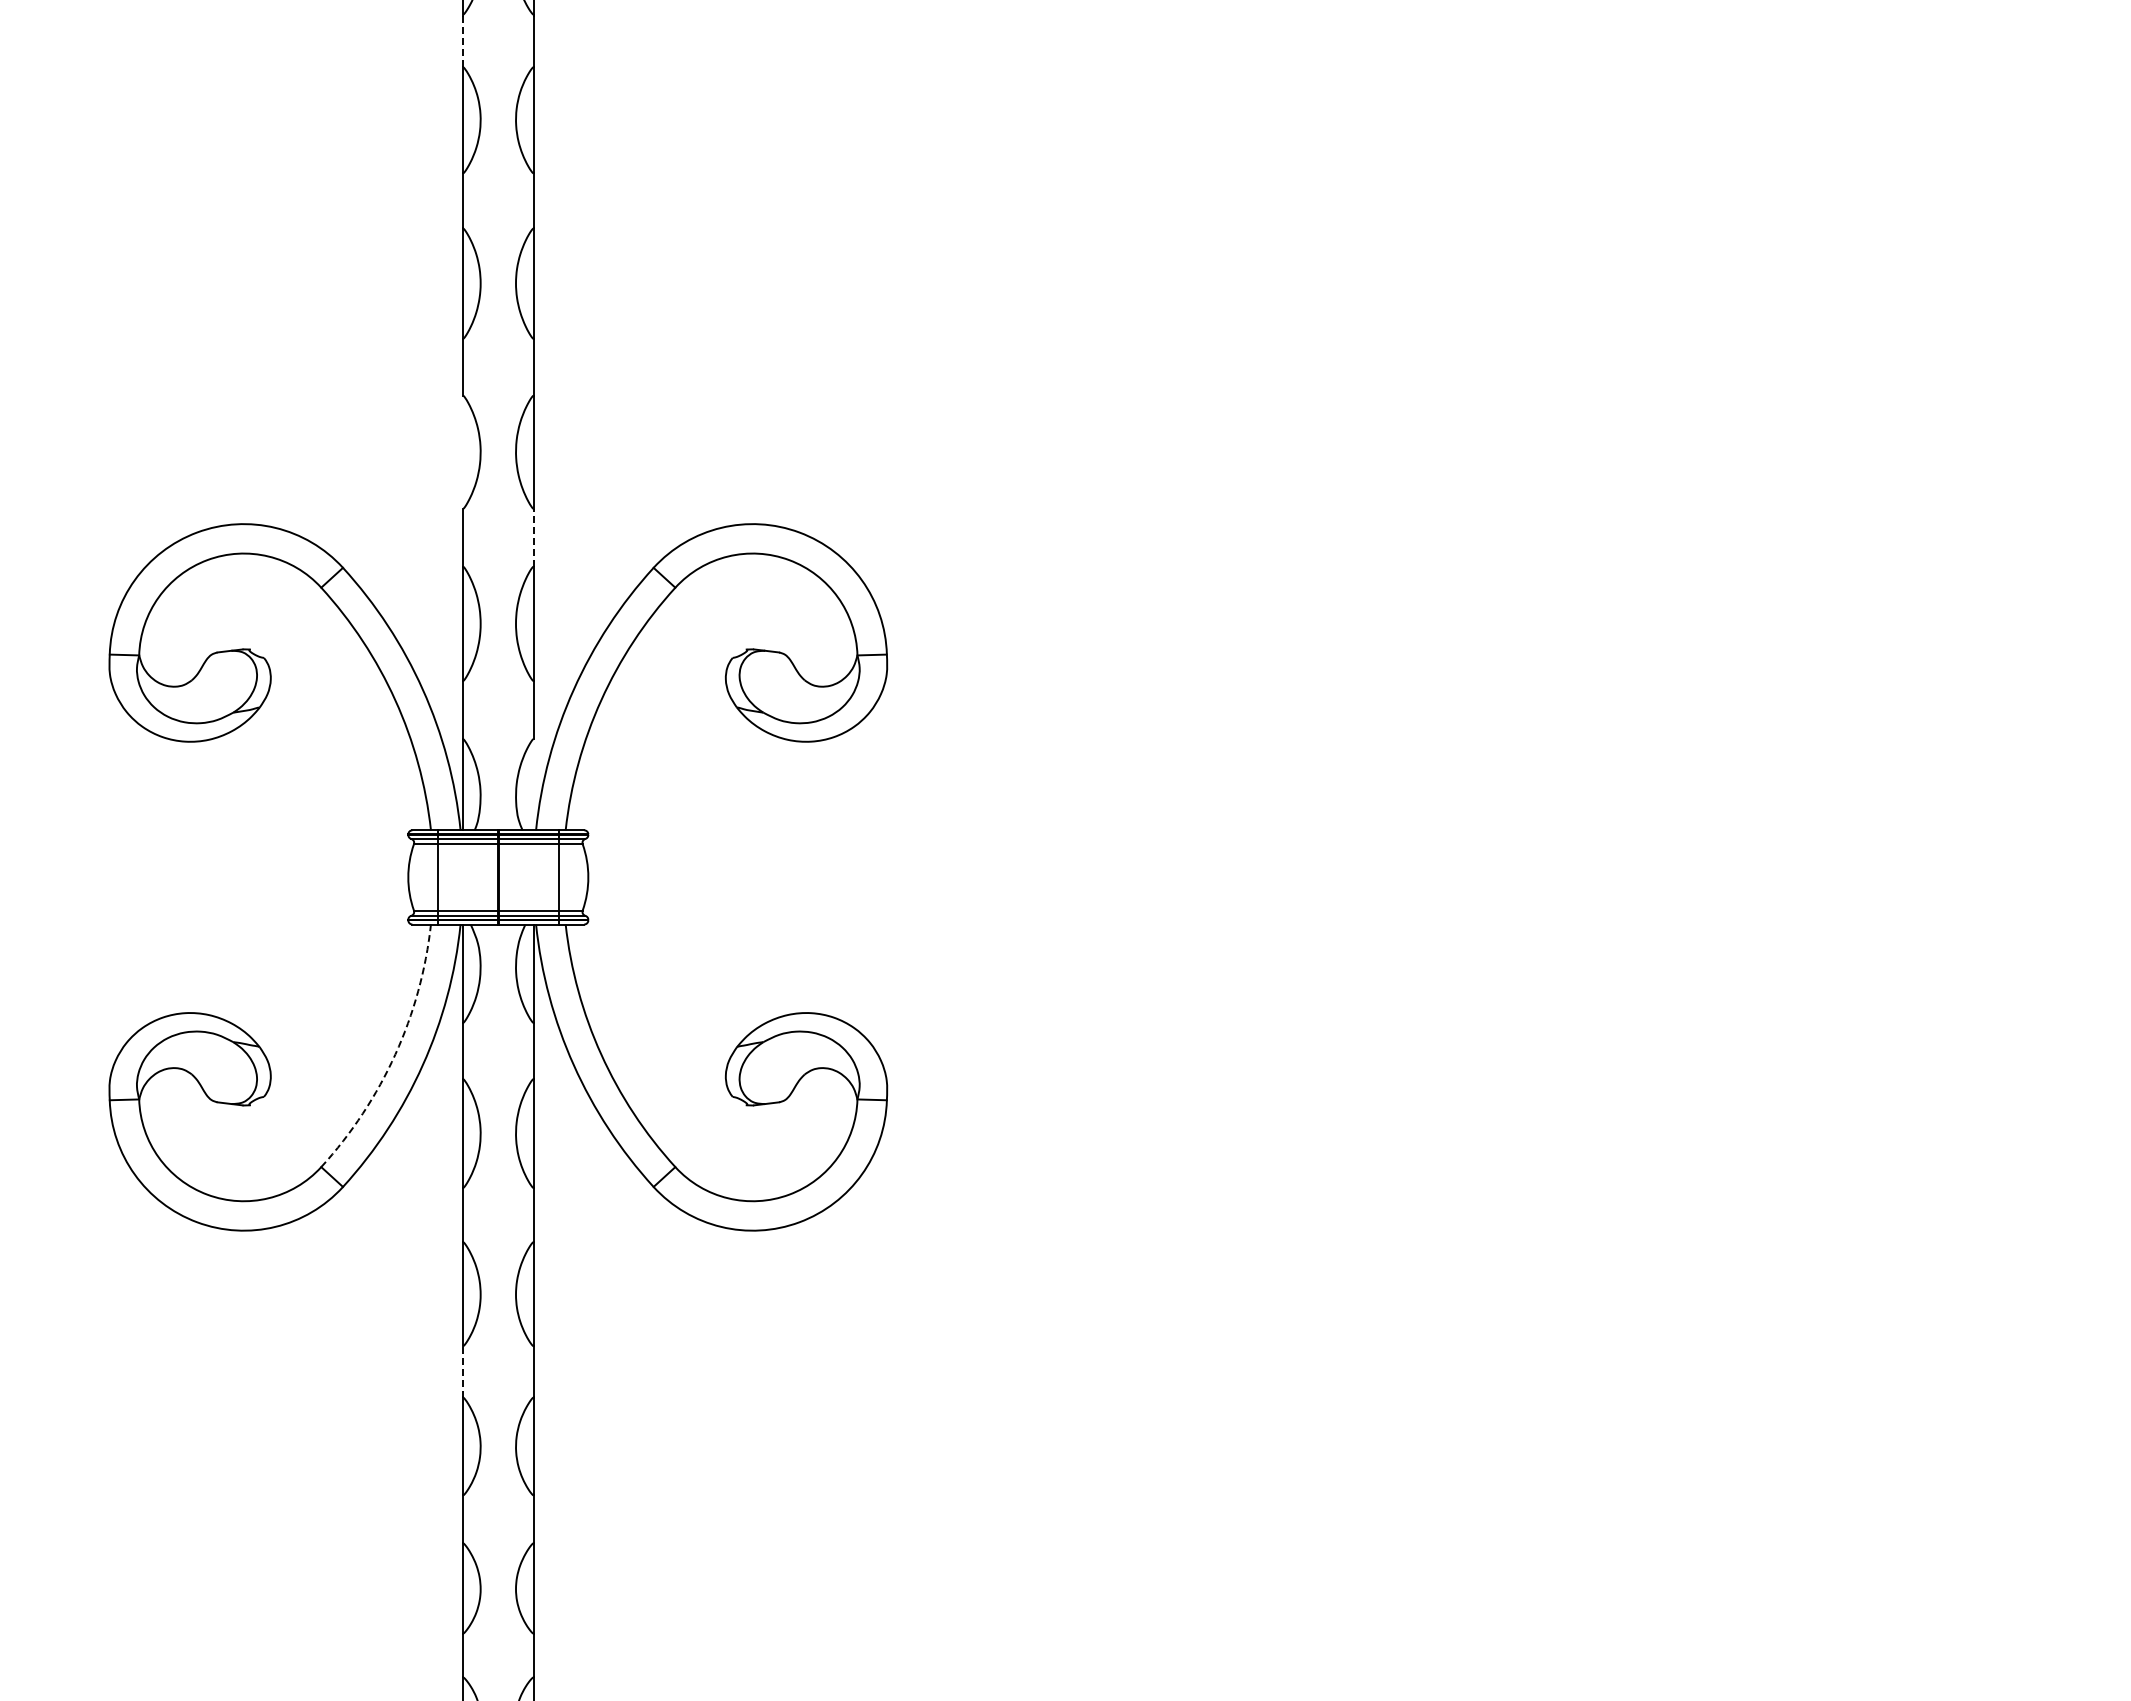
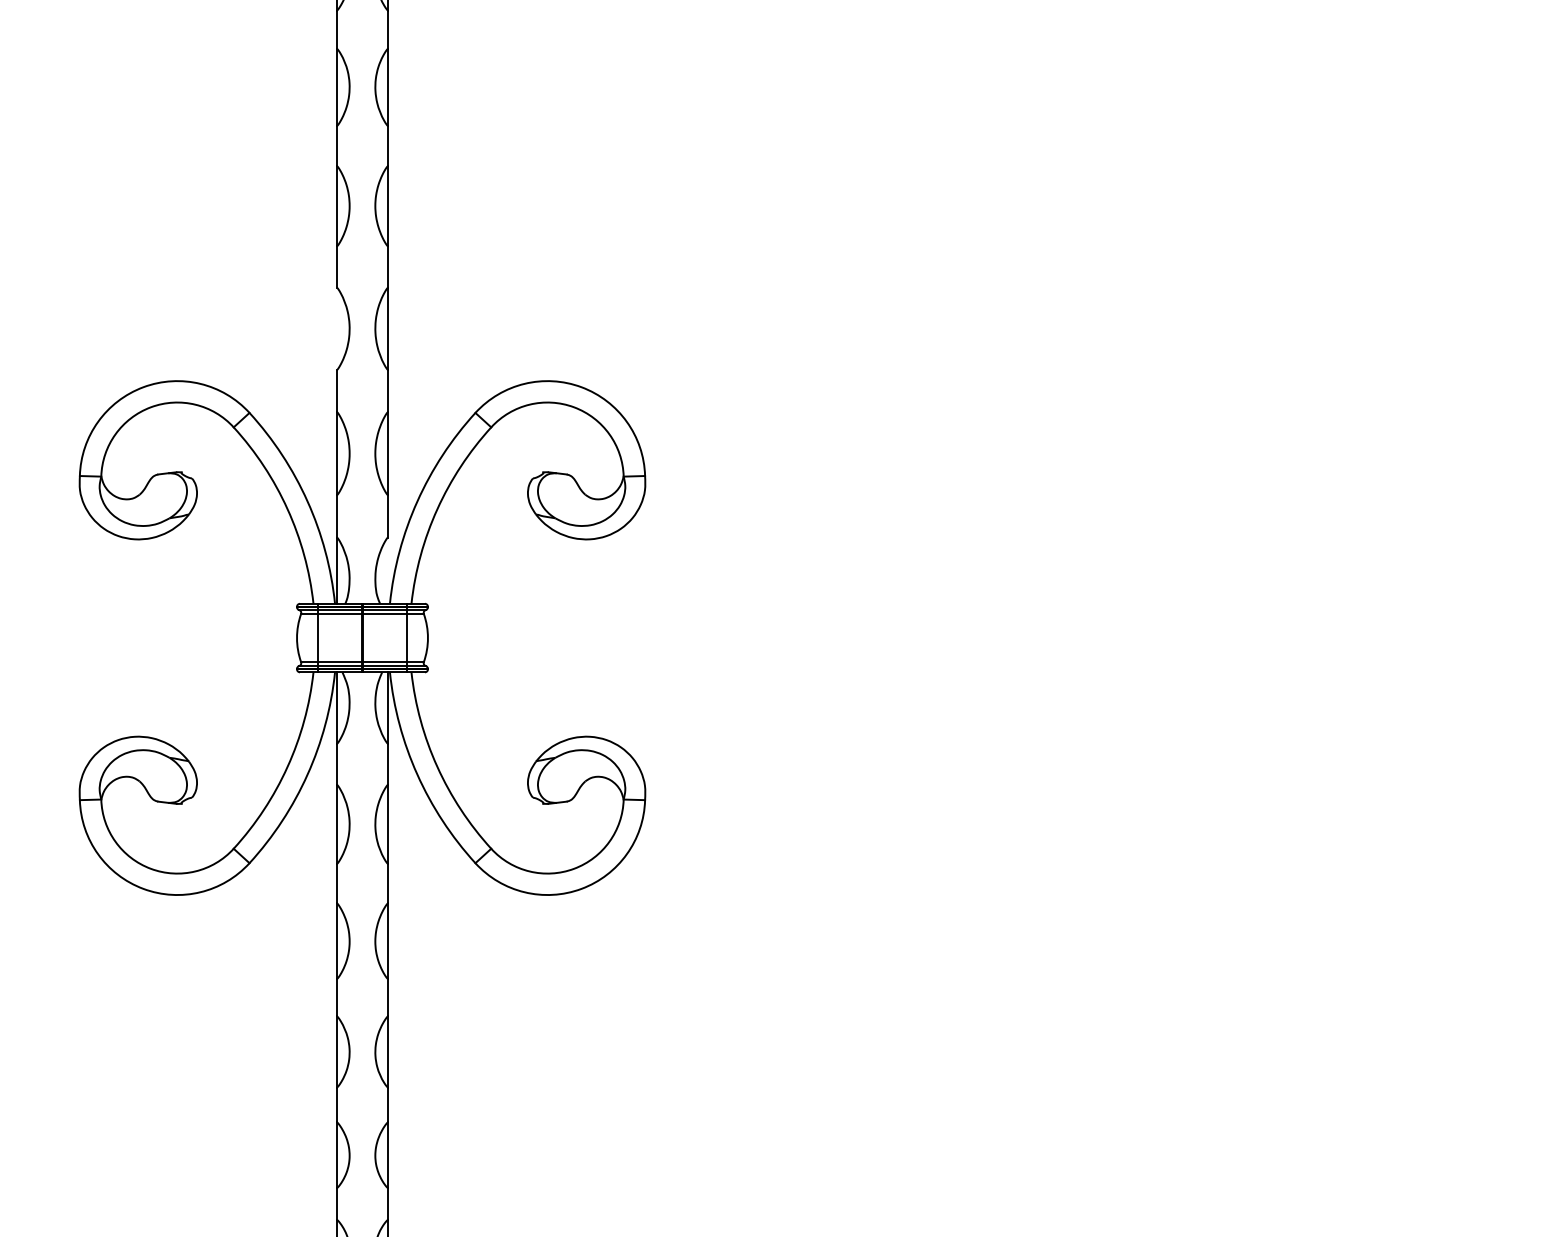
line: (463, 40) -> (337, 29), dashed -> solid
line: (533, 537) -> (388, 390), dashed -> solid
arc: (395, 1054) -> (287, 766), dashed -> solid
line: (463, 1371) -> (337, 997), dashed -> solid

